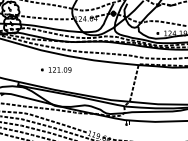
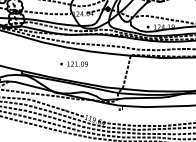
part: (55, 69) -> (73, 63), moved

